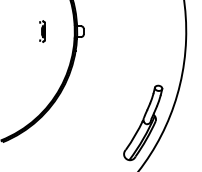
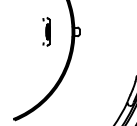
part: (42, 31) -> (46, 31), size x1.67

